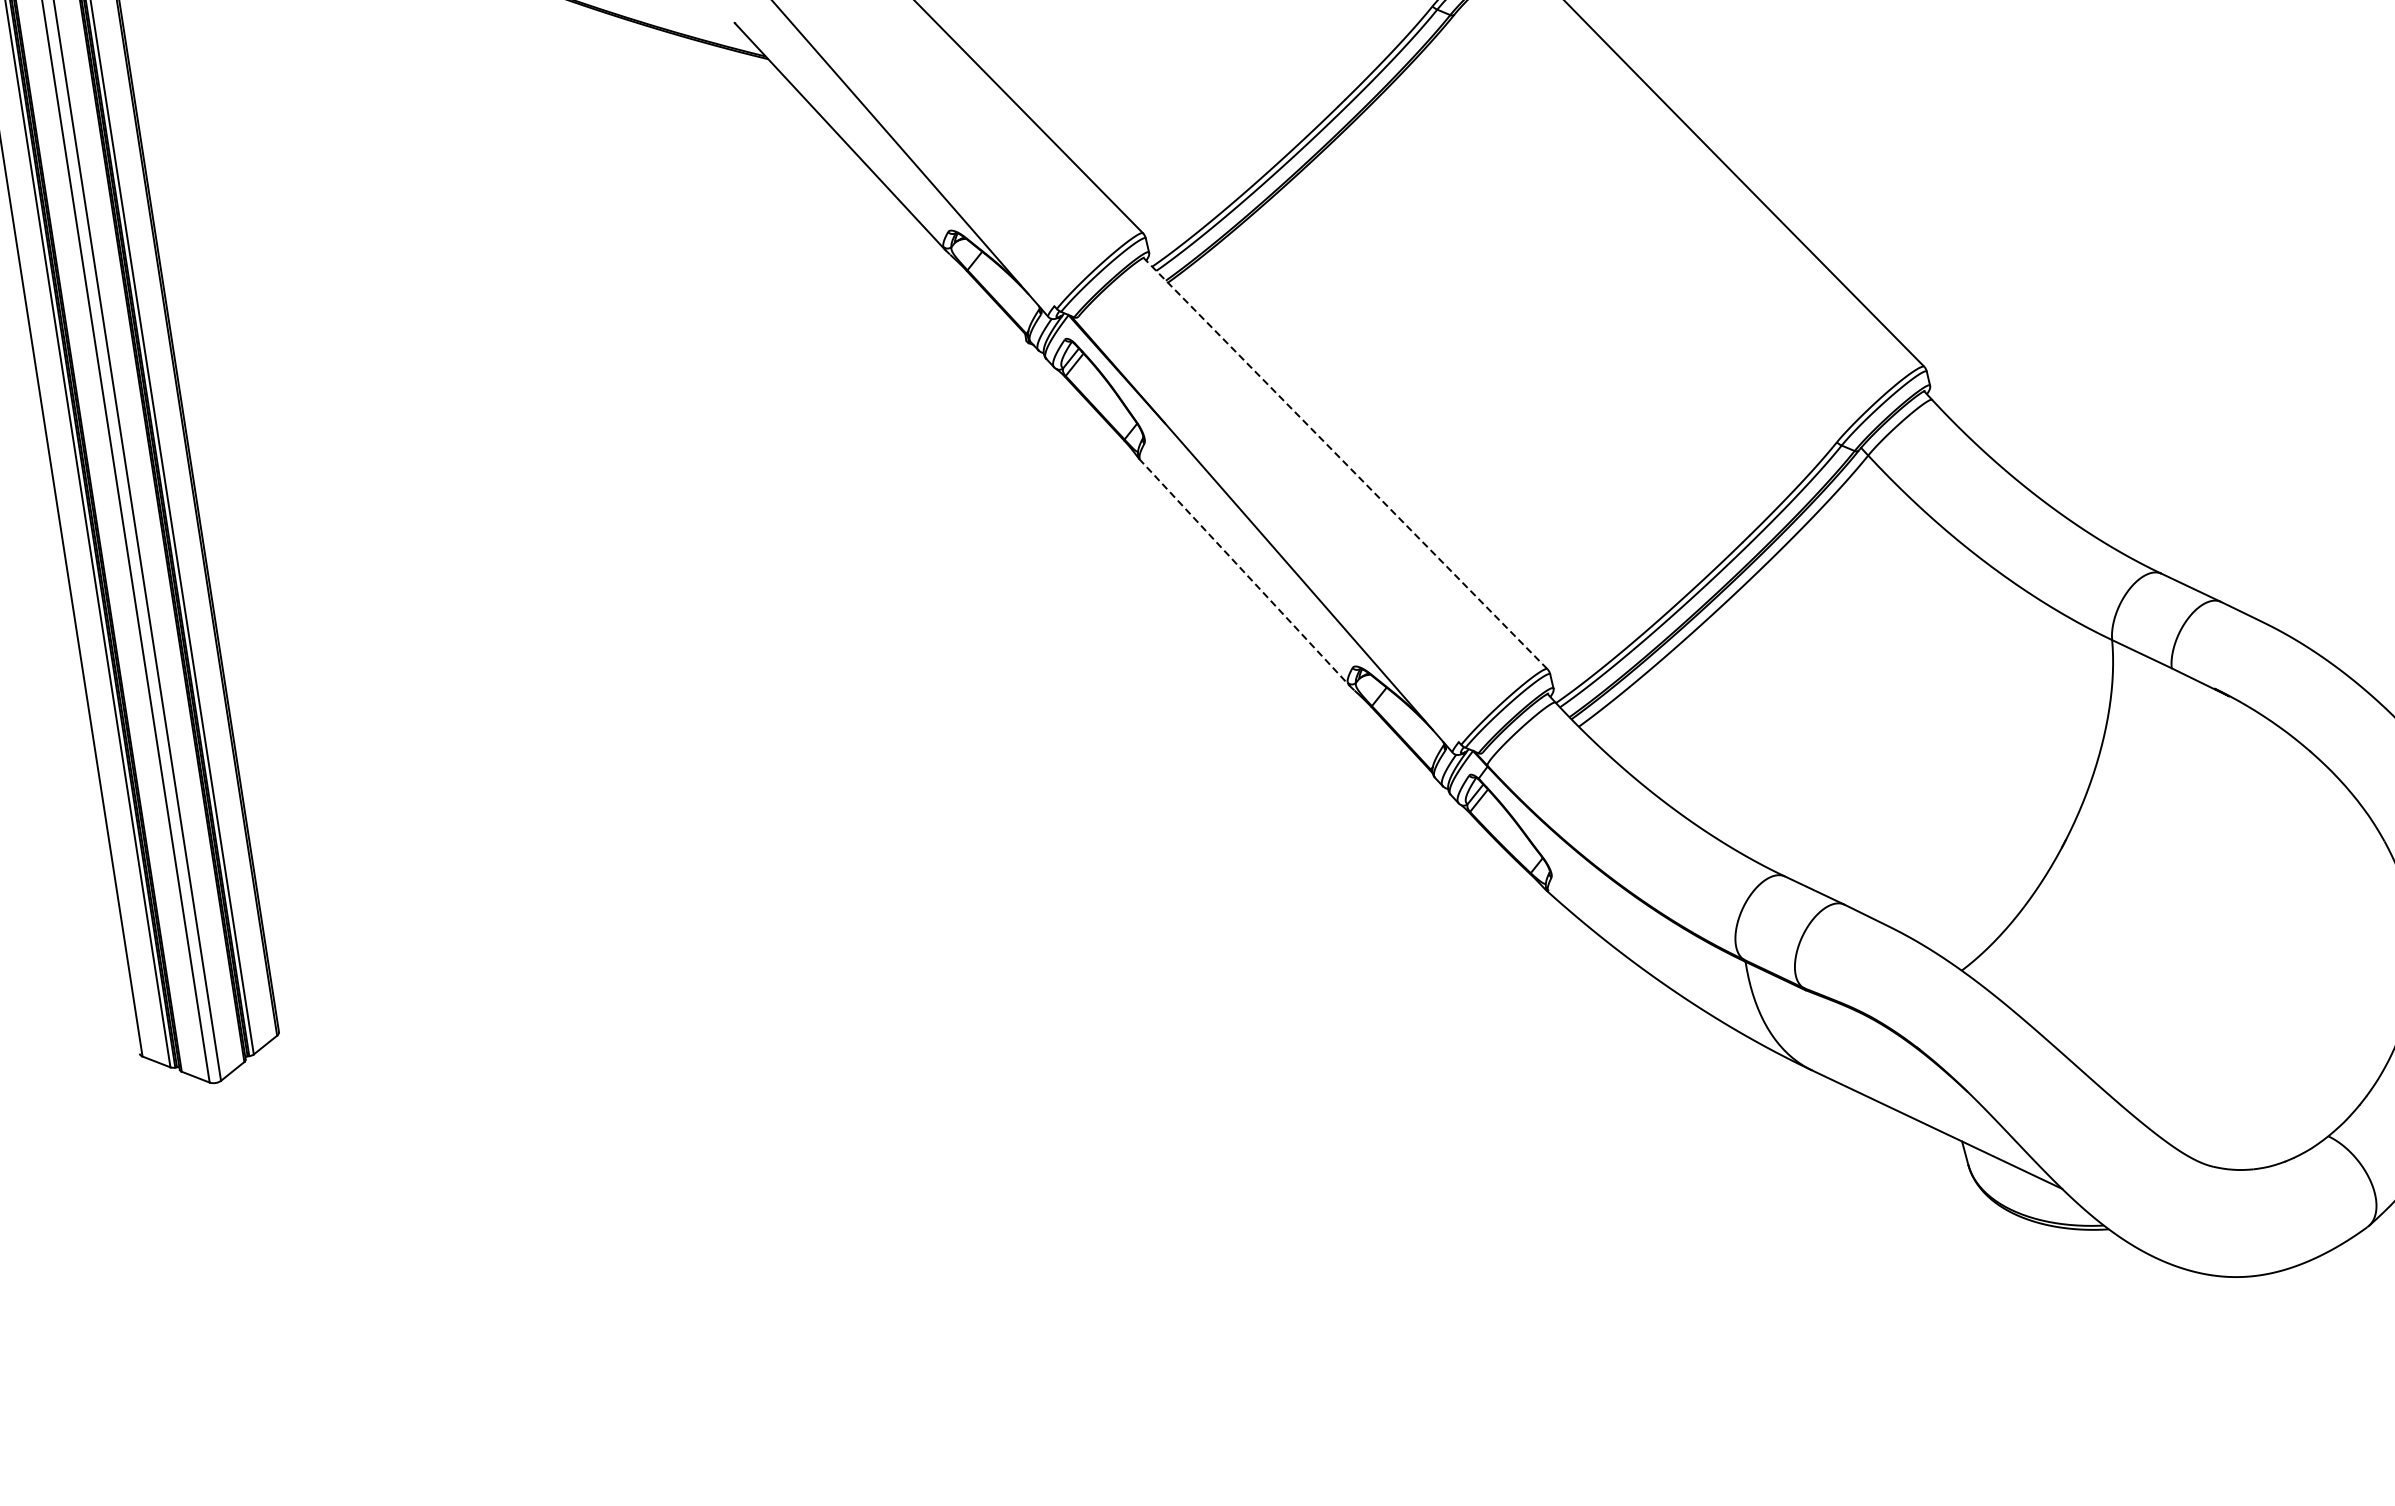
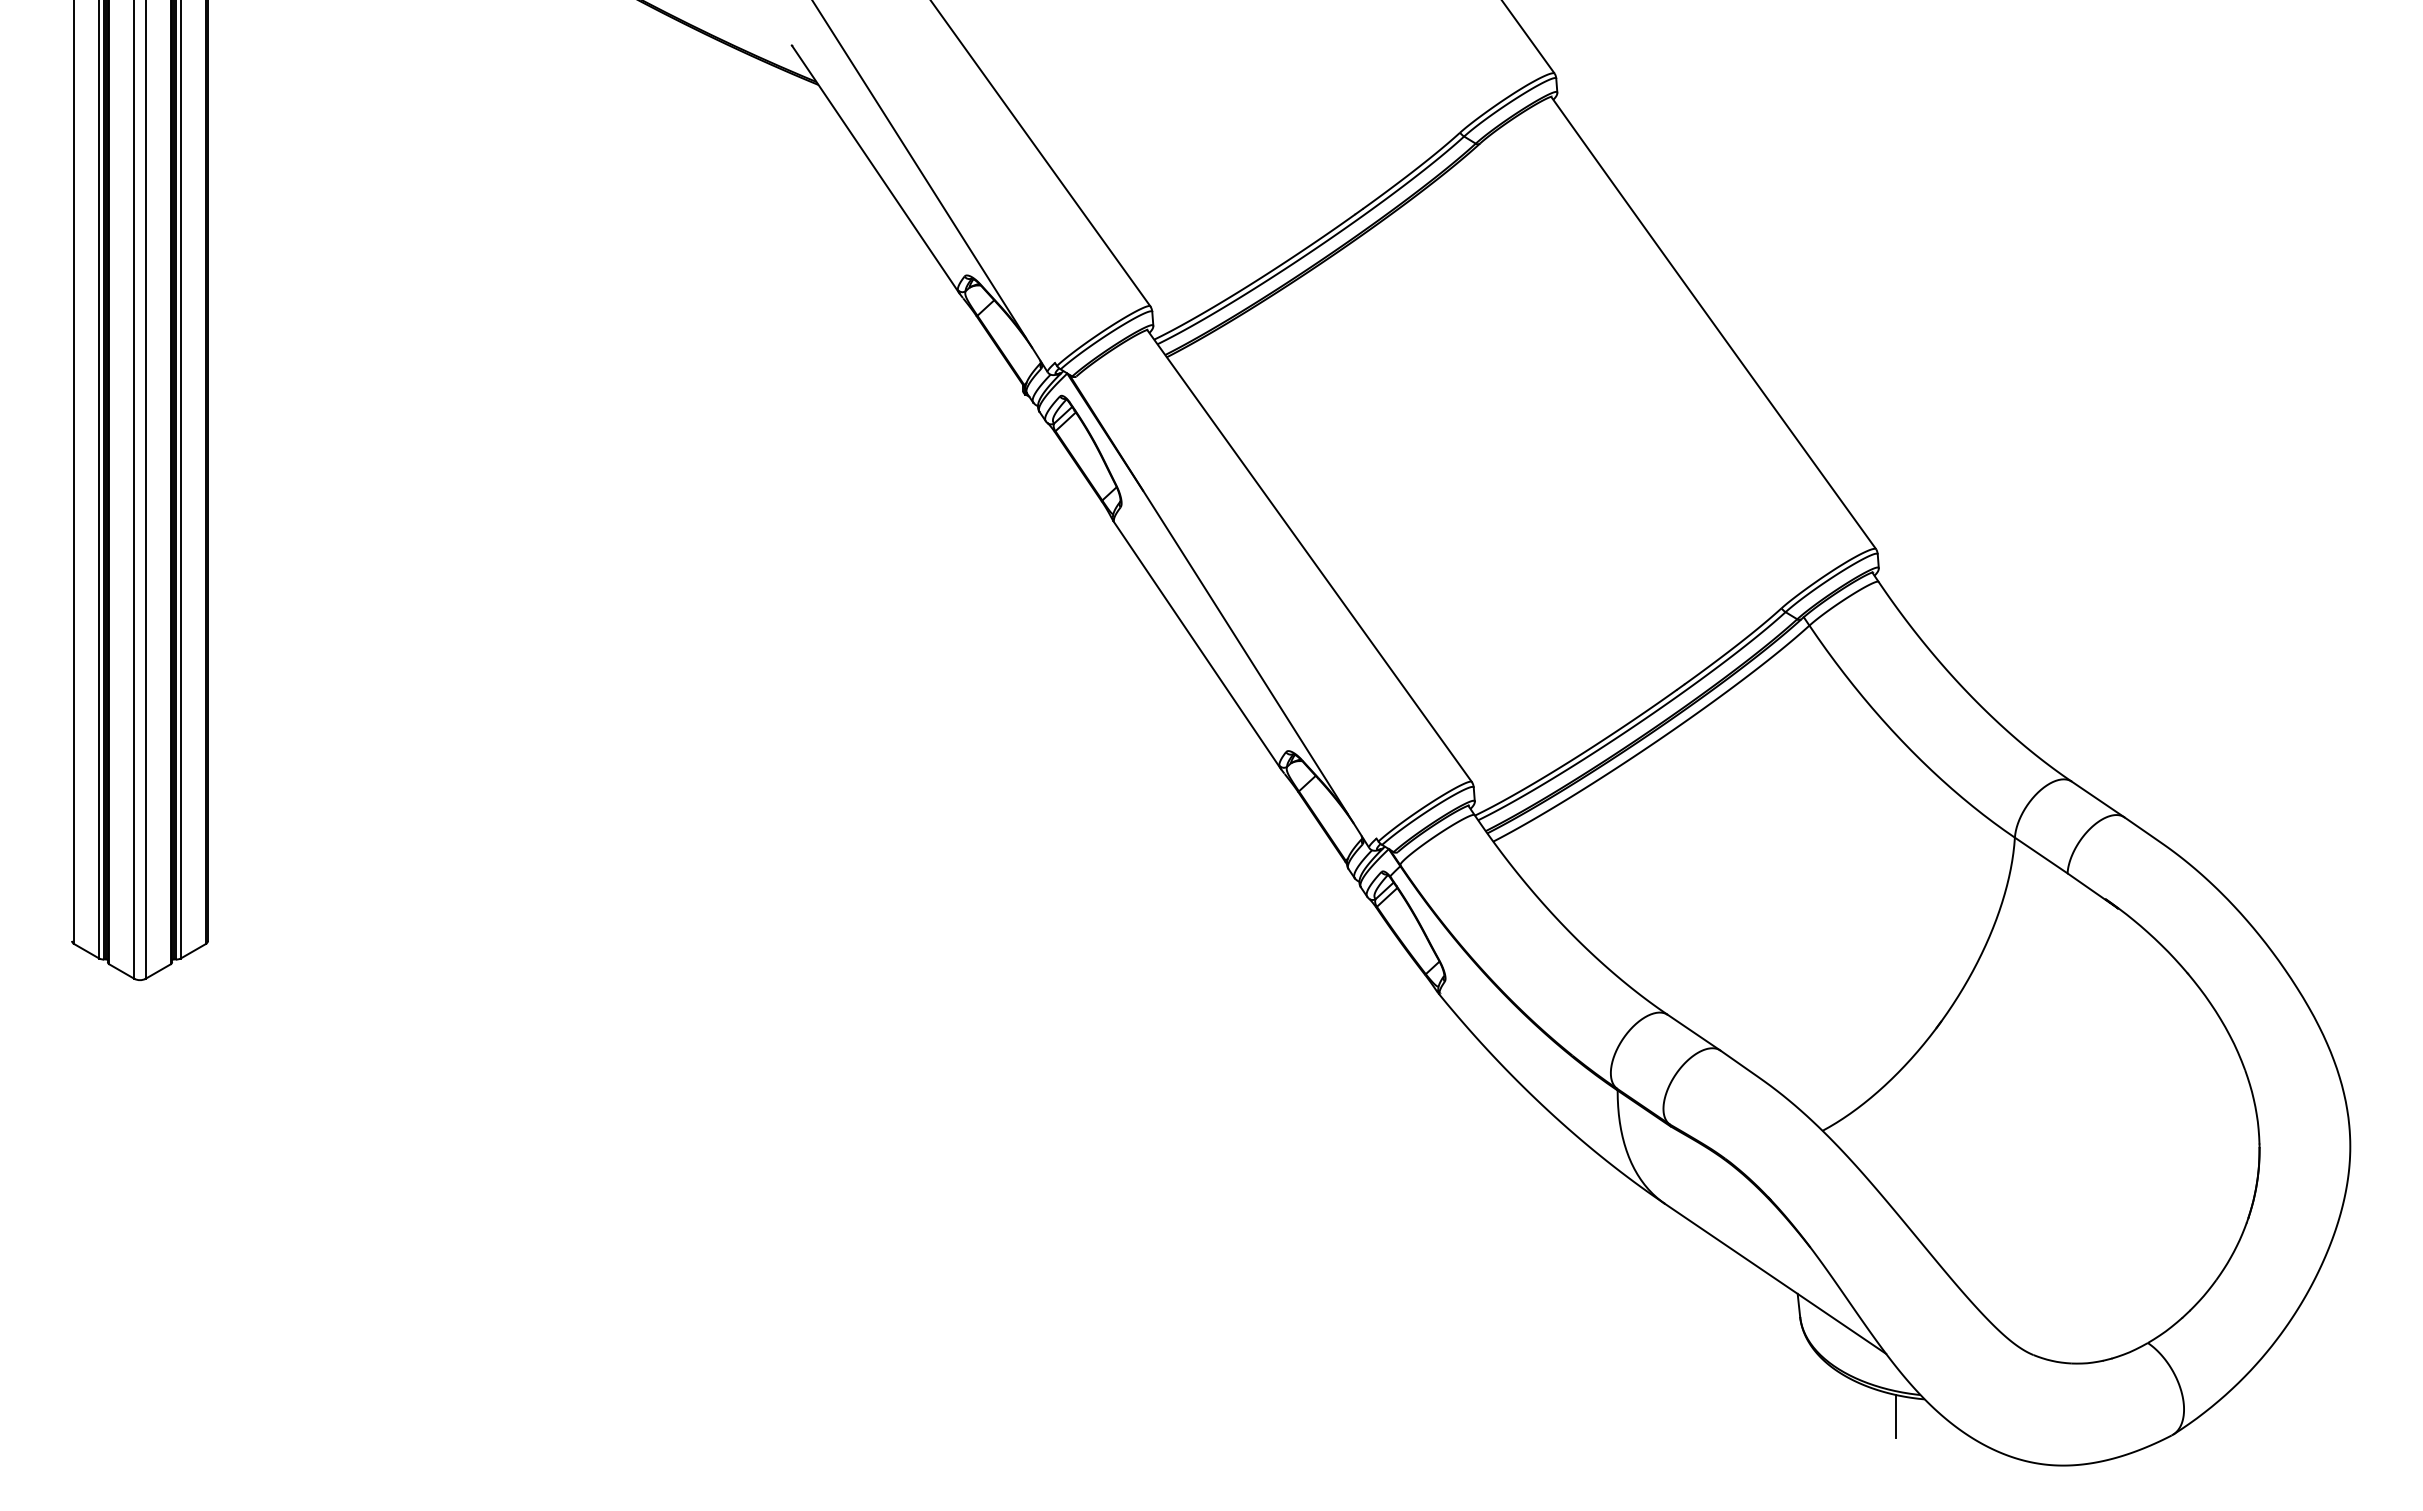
line: (1345, 463) -> (1309, 555), dashed -> solid
line: (1244, 572) -> (1197, 645), dashed -> solid
line: (2082, 1250) -> (1896, 1415), added

